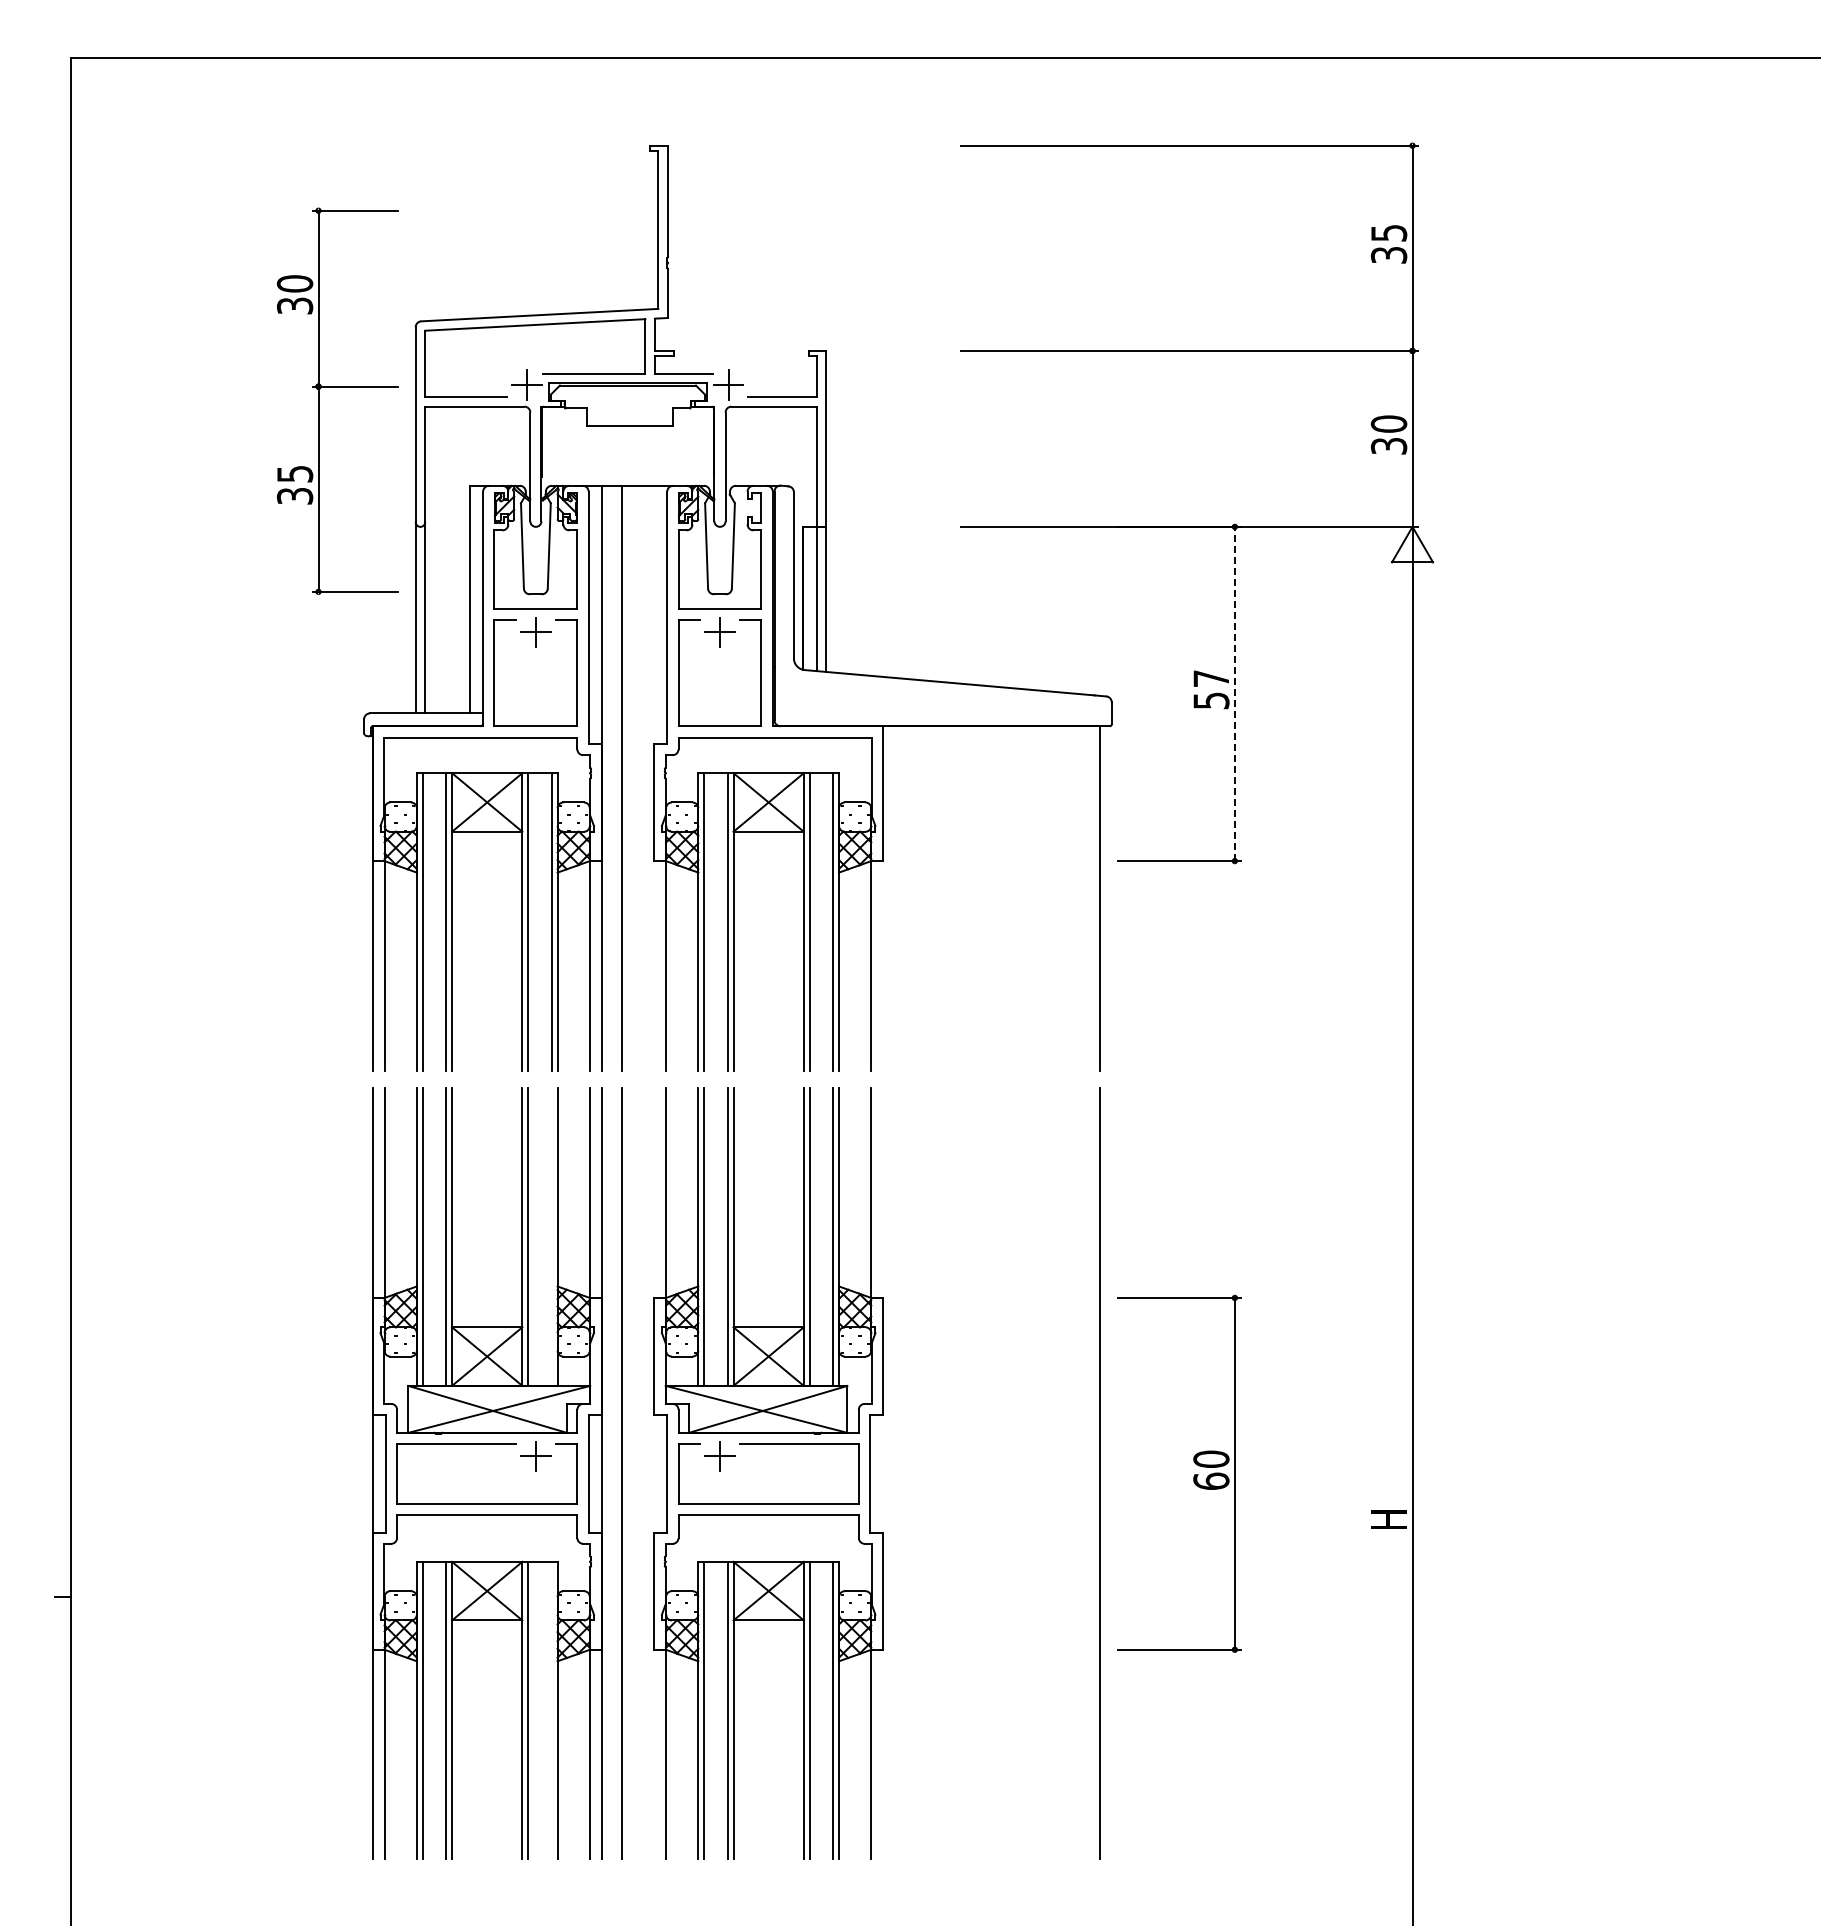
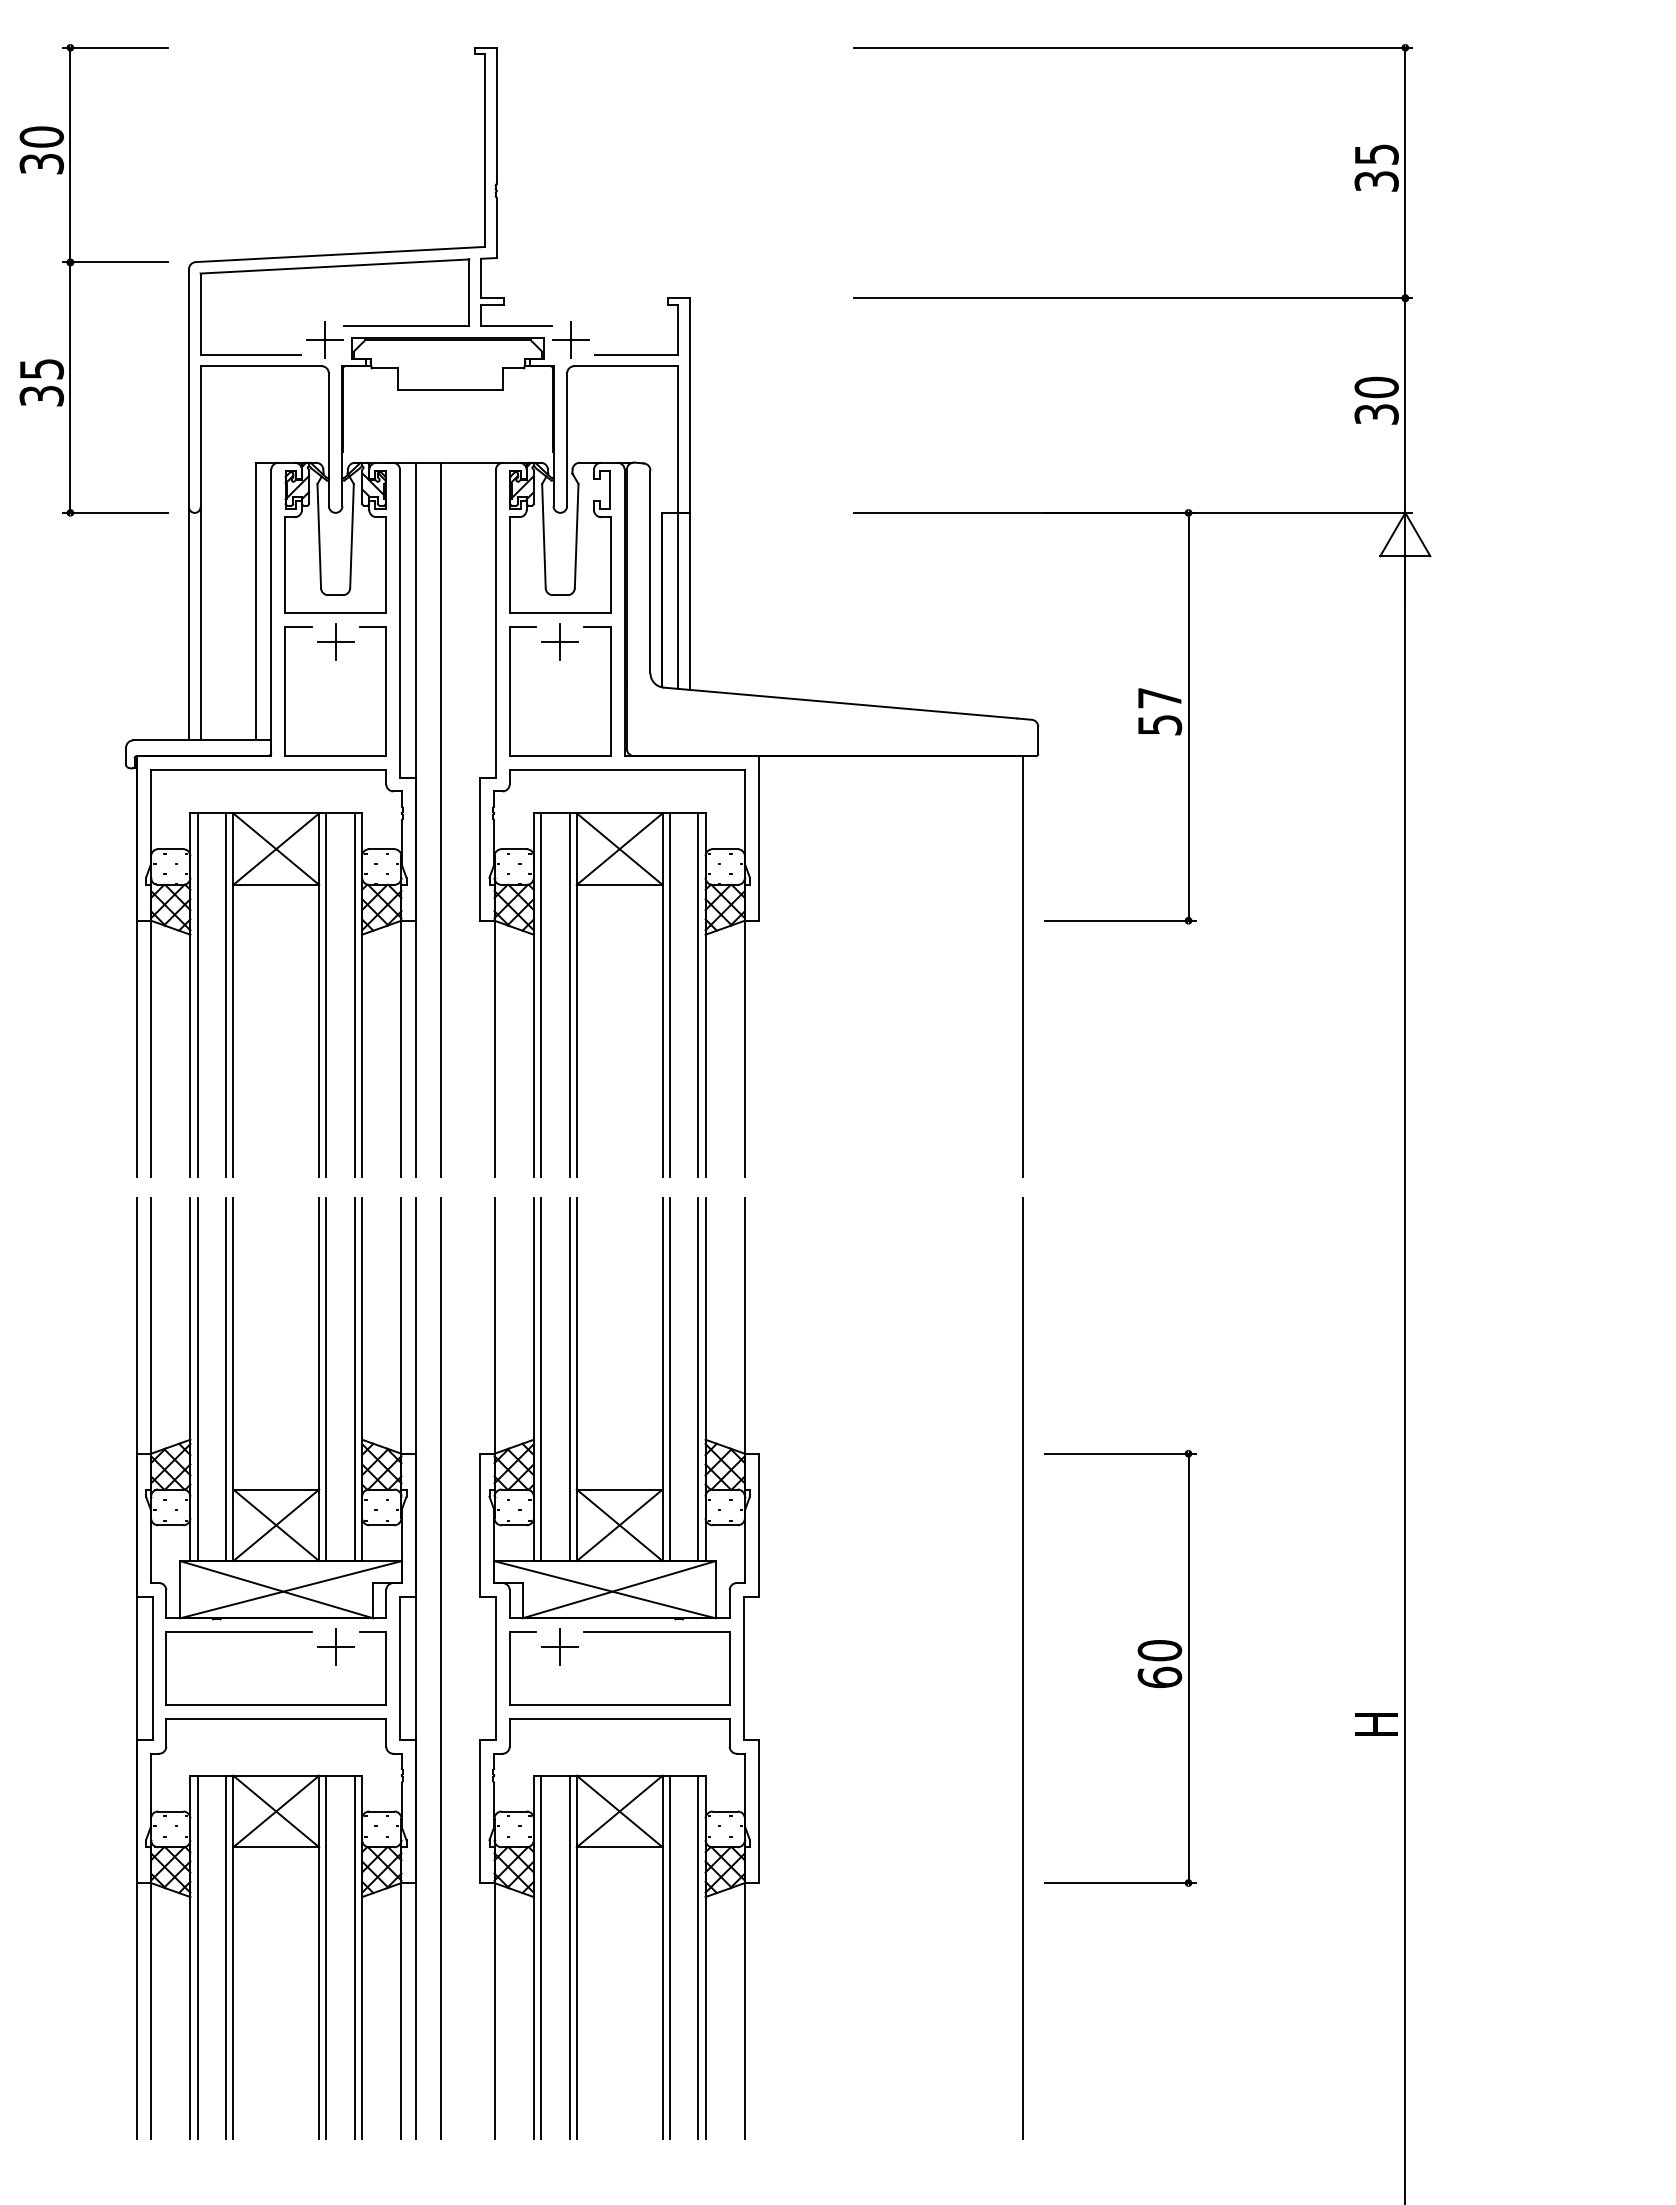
part: (337, 387) -> (93, 263), moved
line: (1234, 693) -> (1188, 716), dashed -> solid
line: (551, 1236) -> (354, 1378), added
line: (551, 1710) -> (354, 1957), added

